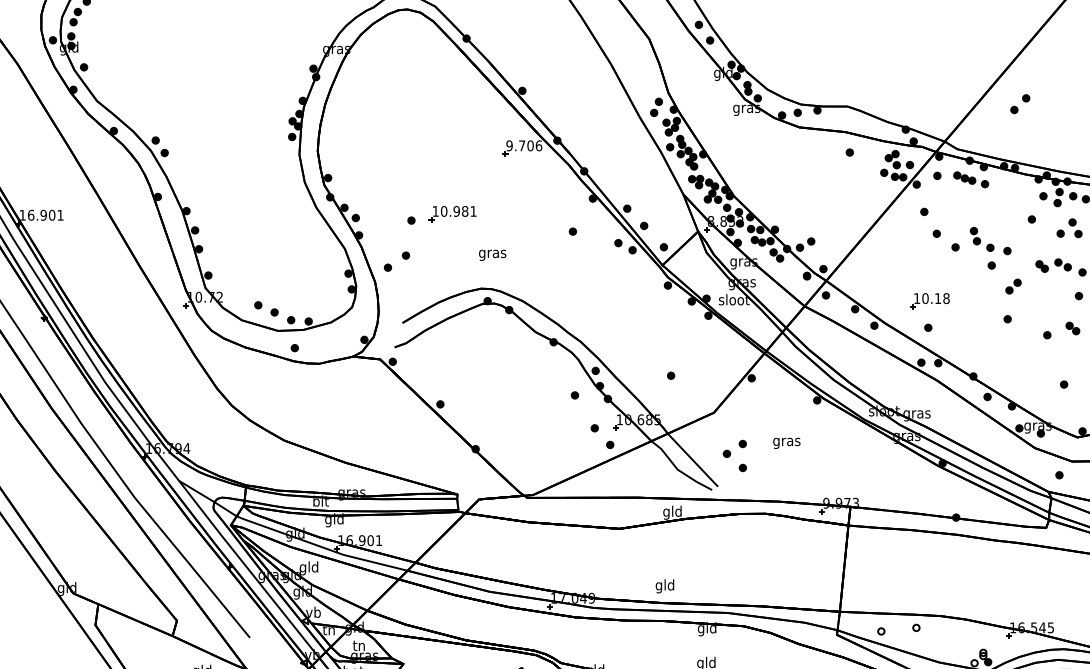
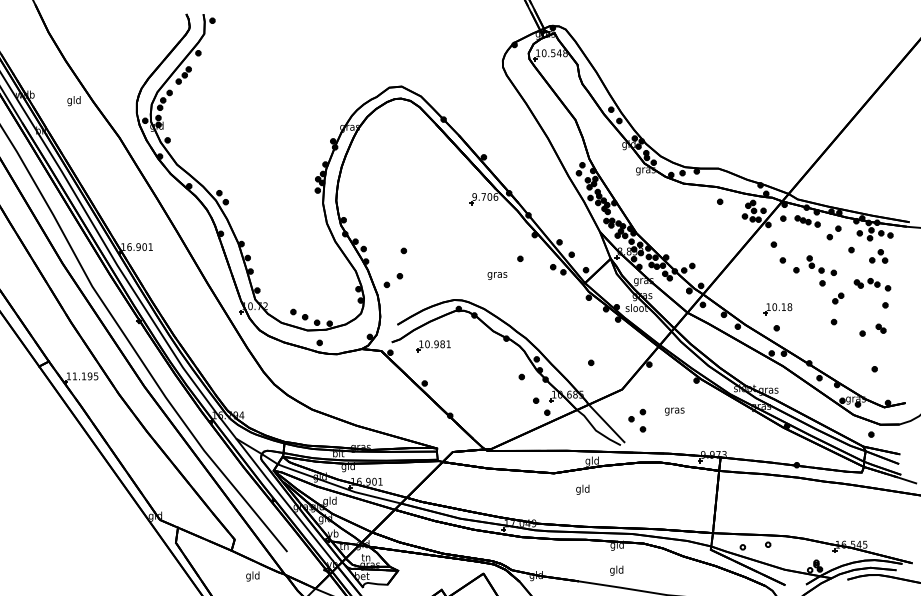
part: (1019, 103) -> (833, 232), moved
part: (452, 214) -> (433, 346), moved
text: (492, 254) -> (497, 275), moved
text: (664, 585) -> (582, 489), moved

